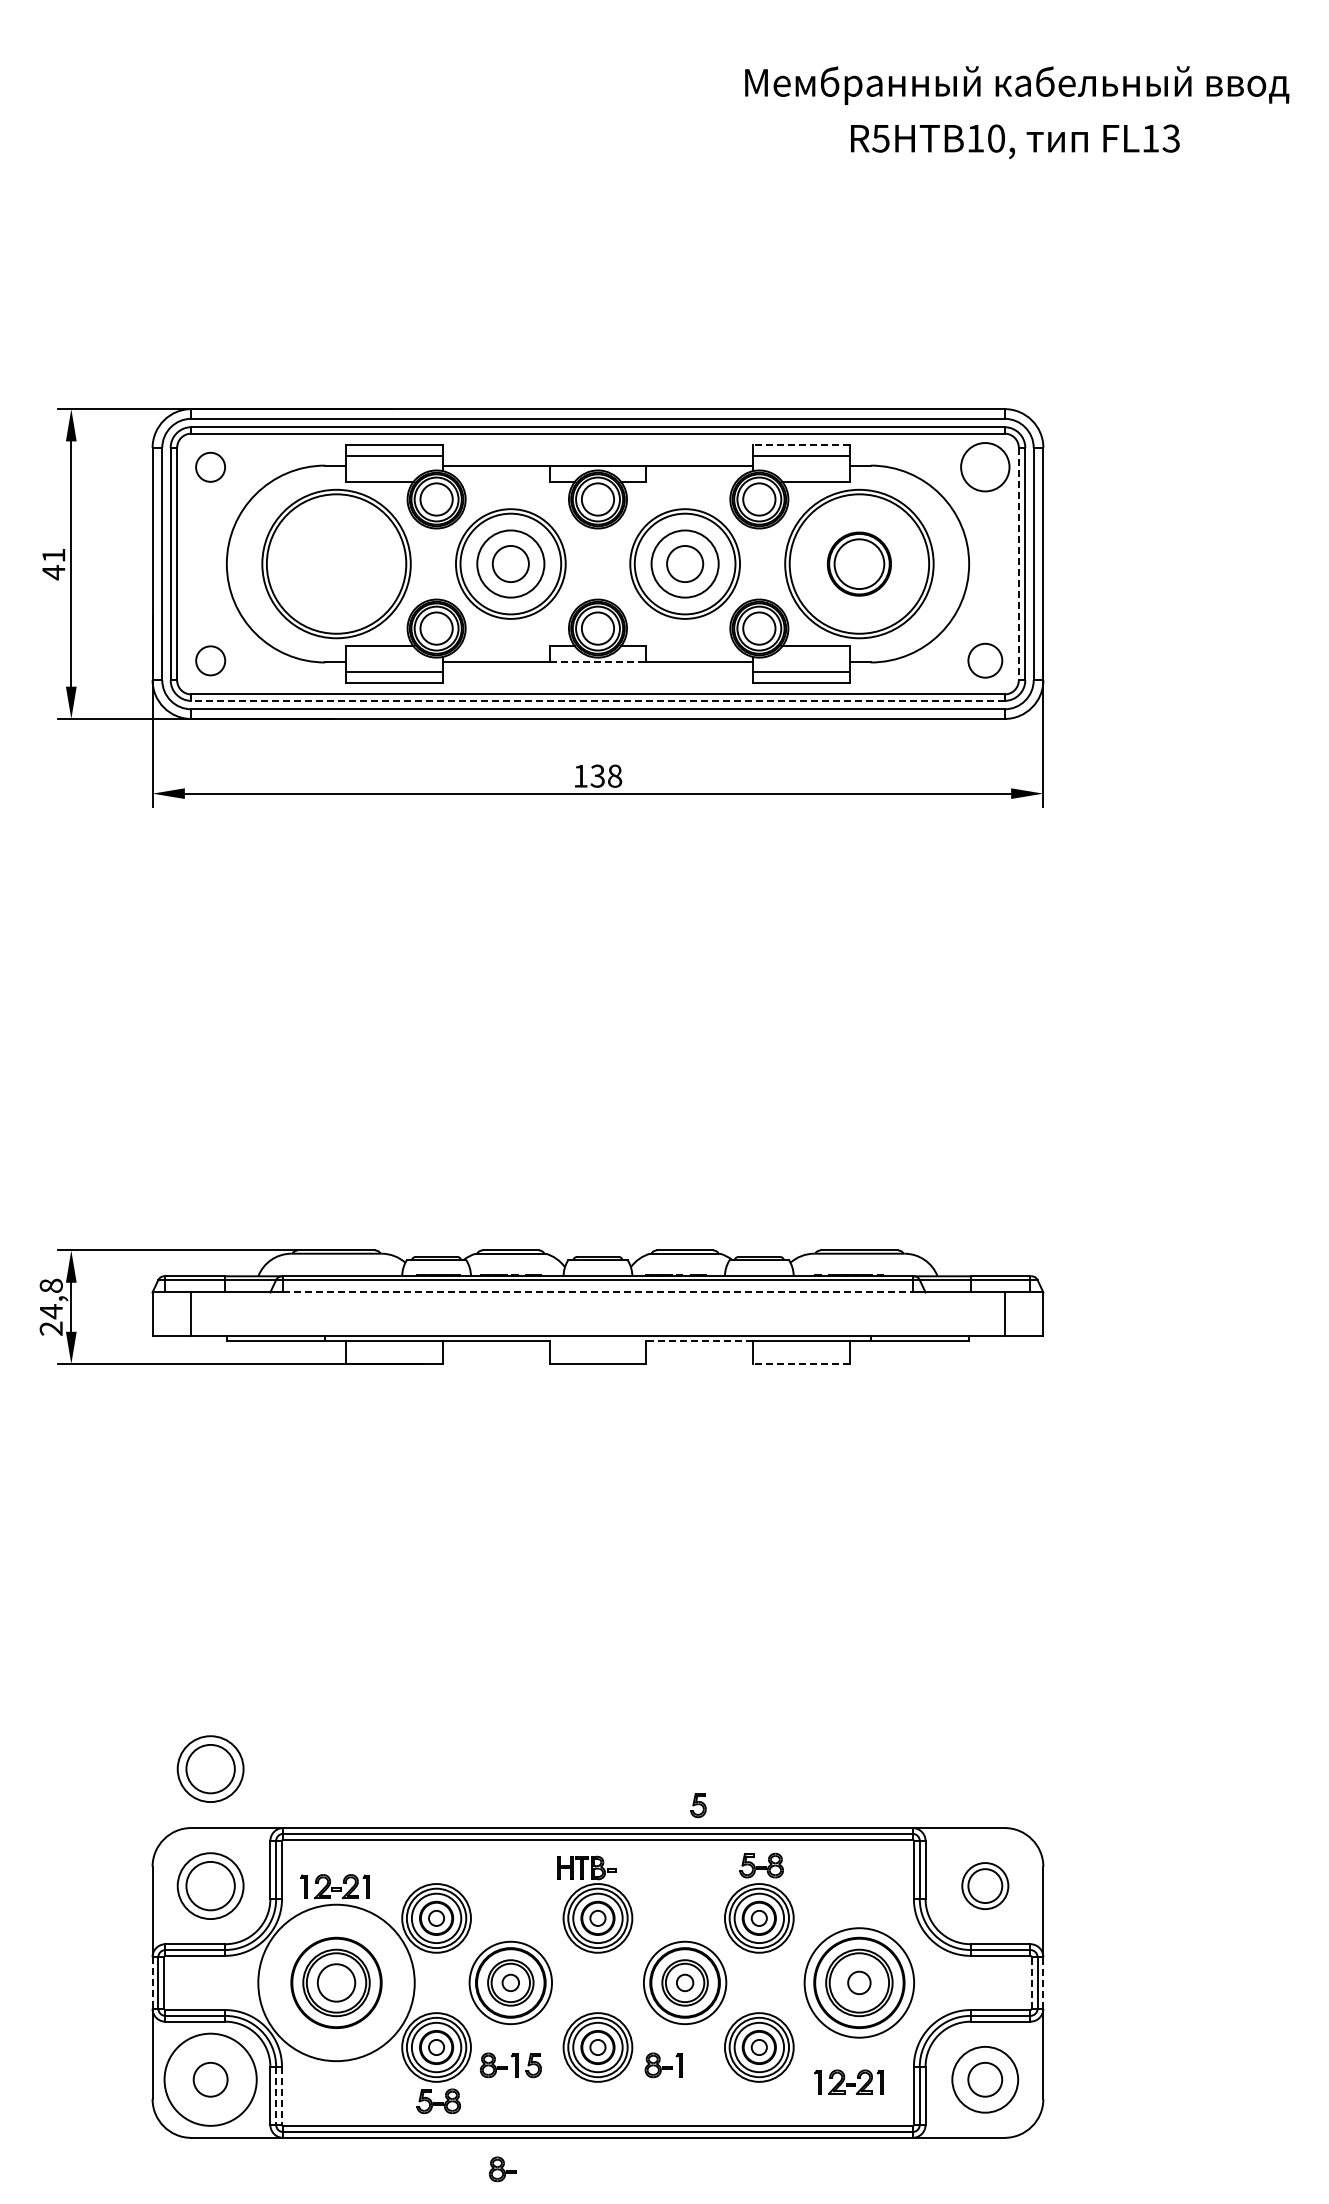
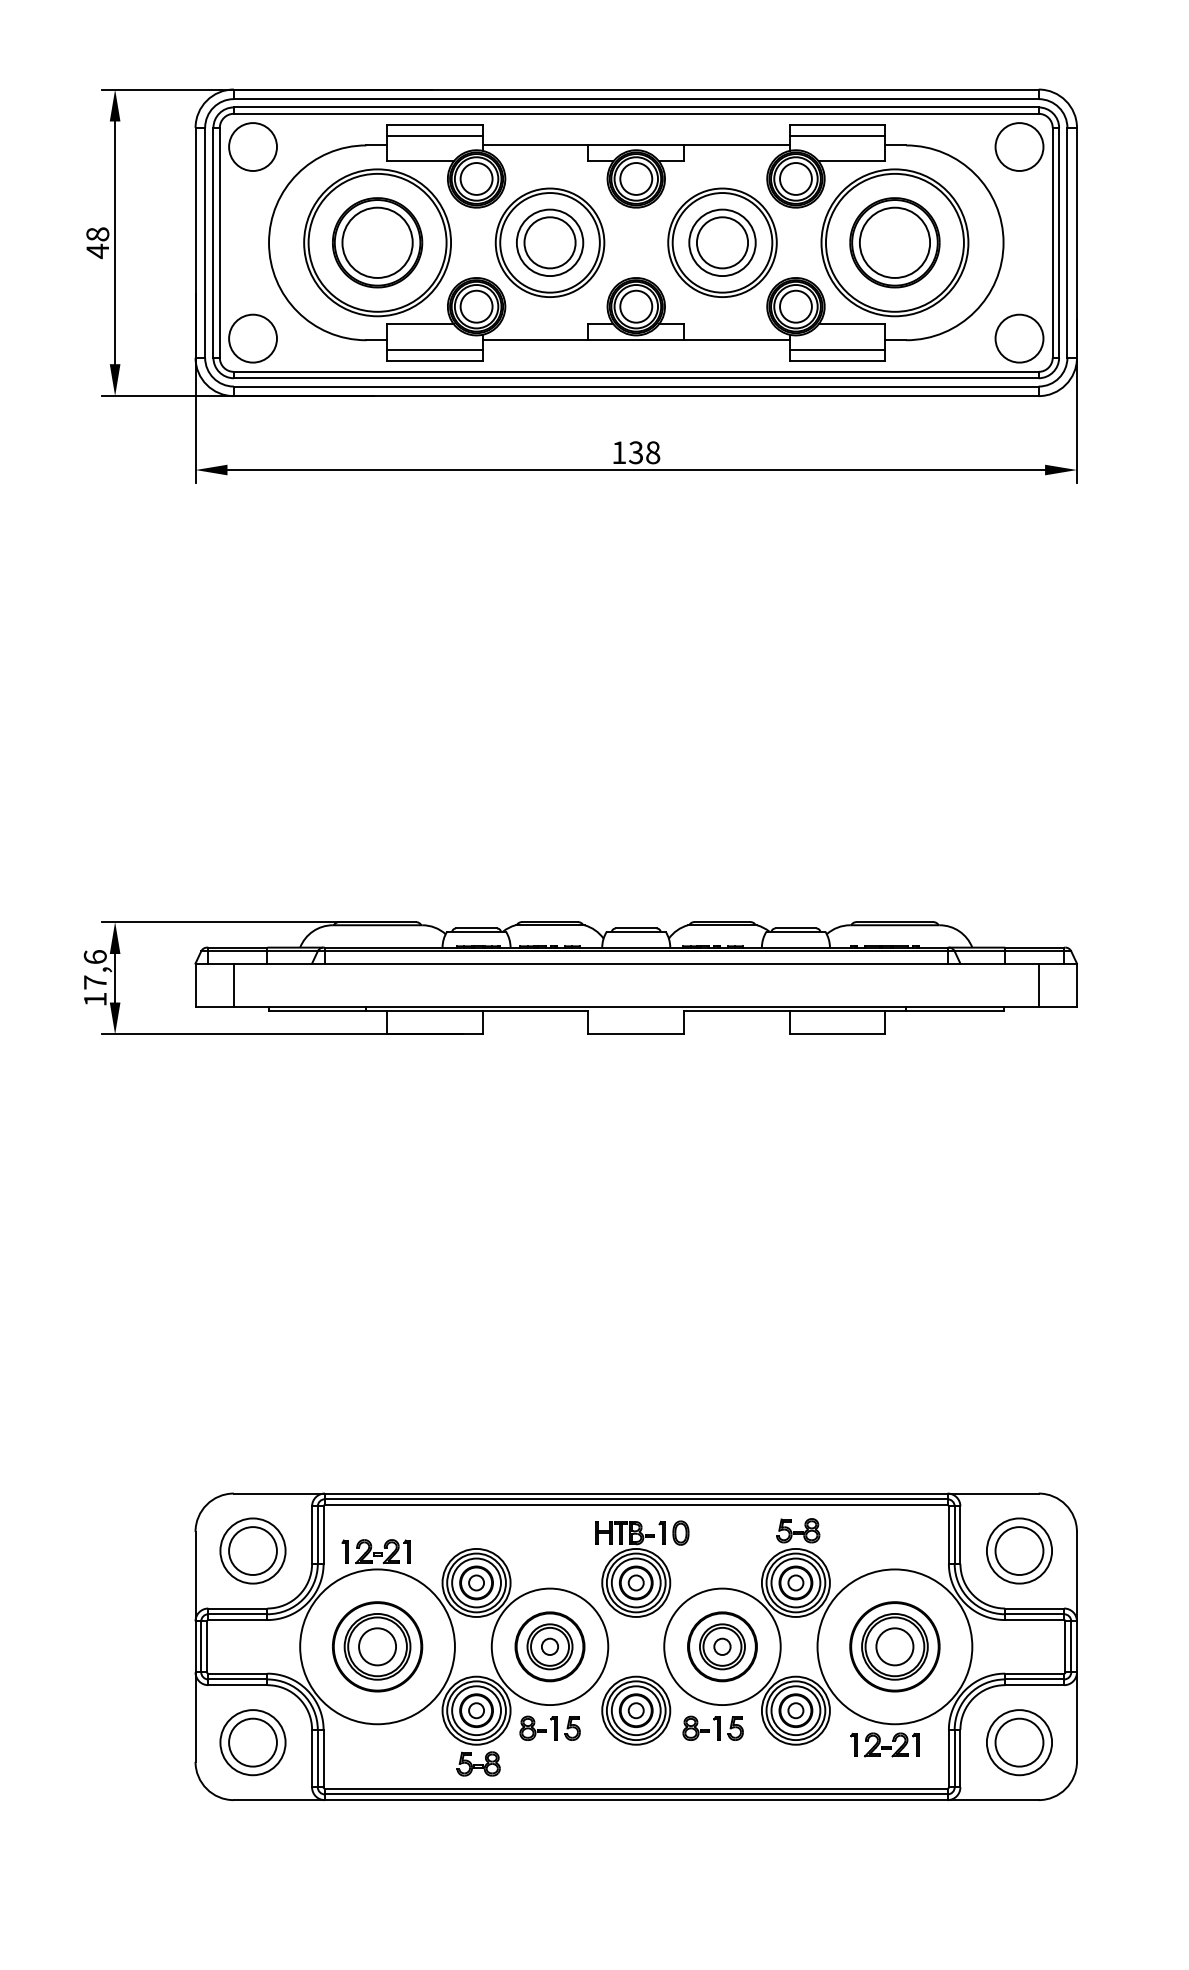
line: (800, 444) -> (836, 124), dashed -> solid
circle: (210, 467) -> (252, 147), size x1.67
text: (53, 555) -> (97, 234), 41 -> 48
circle: (510, 563) -> (549, 242), size x1.43
circle: (684, 563) -> (721, 242), size x1.43
part: (336, 564) -> (377, 243), added
part: (859, 564) -> (895, 243), size x1.43
line: (1018, 564) -> (1052, 243), dashed -> solid
circle: (210, 660) -> (252, 338), size x1.67
circle: (985, 660) -> (1019, 338), size x1.43
line: (598, 662) -> (636, 340), dashed -> solid
line: (598, 700) -> (636, 377), dashed -> solid
line: (597, 1292) -> (635, 963), dashed -> solid
text: (50, 1306) -> (94, 977), 24,8 -> 17,6
line: (699, 1340) -> (736, 1011), dashed -> solid
line: (800, 1364) -> (836, 1034), dashed -> solid
part: (210, 1768) -> (252, 1434), removed
part: (698, 1805) -> (735, 1728), moved
part: (635, 1867) -> (673, 1532), added
part: (985, 1885) -> (1019, 1550), size x1.43
line: (152, 1982) -> (195, 1646), dashed -> solid
circle: (510, 1982) -> (549, 1646), size x1.43
circle: (684, 1982) -> (721, 1646), size x1.43
circle: (859, 1982) -> (895, 1646), size x1.43
circle: (859, 1982) -> (895, 1646), size x1.67
line: (1031, 1982) -> (1065, 1646), dashed -> solid
line: (1043, 1982) -> (1077, 1646), dashed -> solid
circle: (210, 2079) -> (252, 1742), size x0.71
circle: (210, 2079) -> (252, 1742), size x1.43
circle: (985, 2079) -> (1019, 1742), size x1.43
line: (276, 2096) -> (318, 1759), dashed -> solid
line: (282, 2096) -> (324, 1759), dashed -> solid
part: (502, 2169) -> (541, 1831), removed

